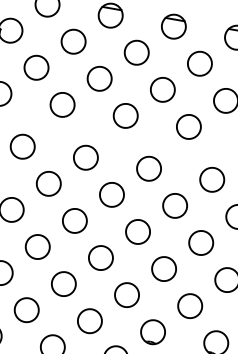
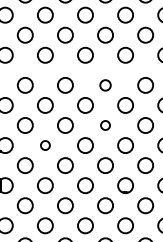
circle: (148, 168) -> (105, 85), size x0.7
circle: (137, 231) -> (105, 125), size x0.6
circle: (37, 246) -> (45, 145), size x0.6

